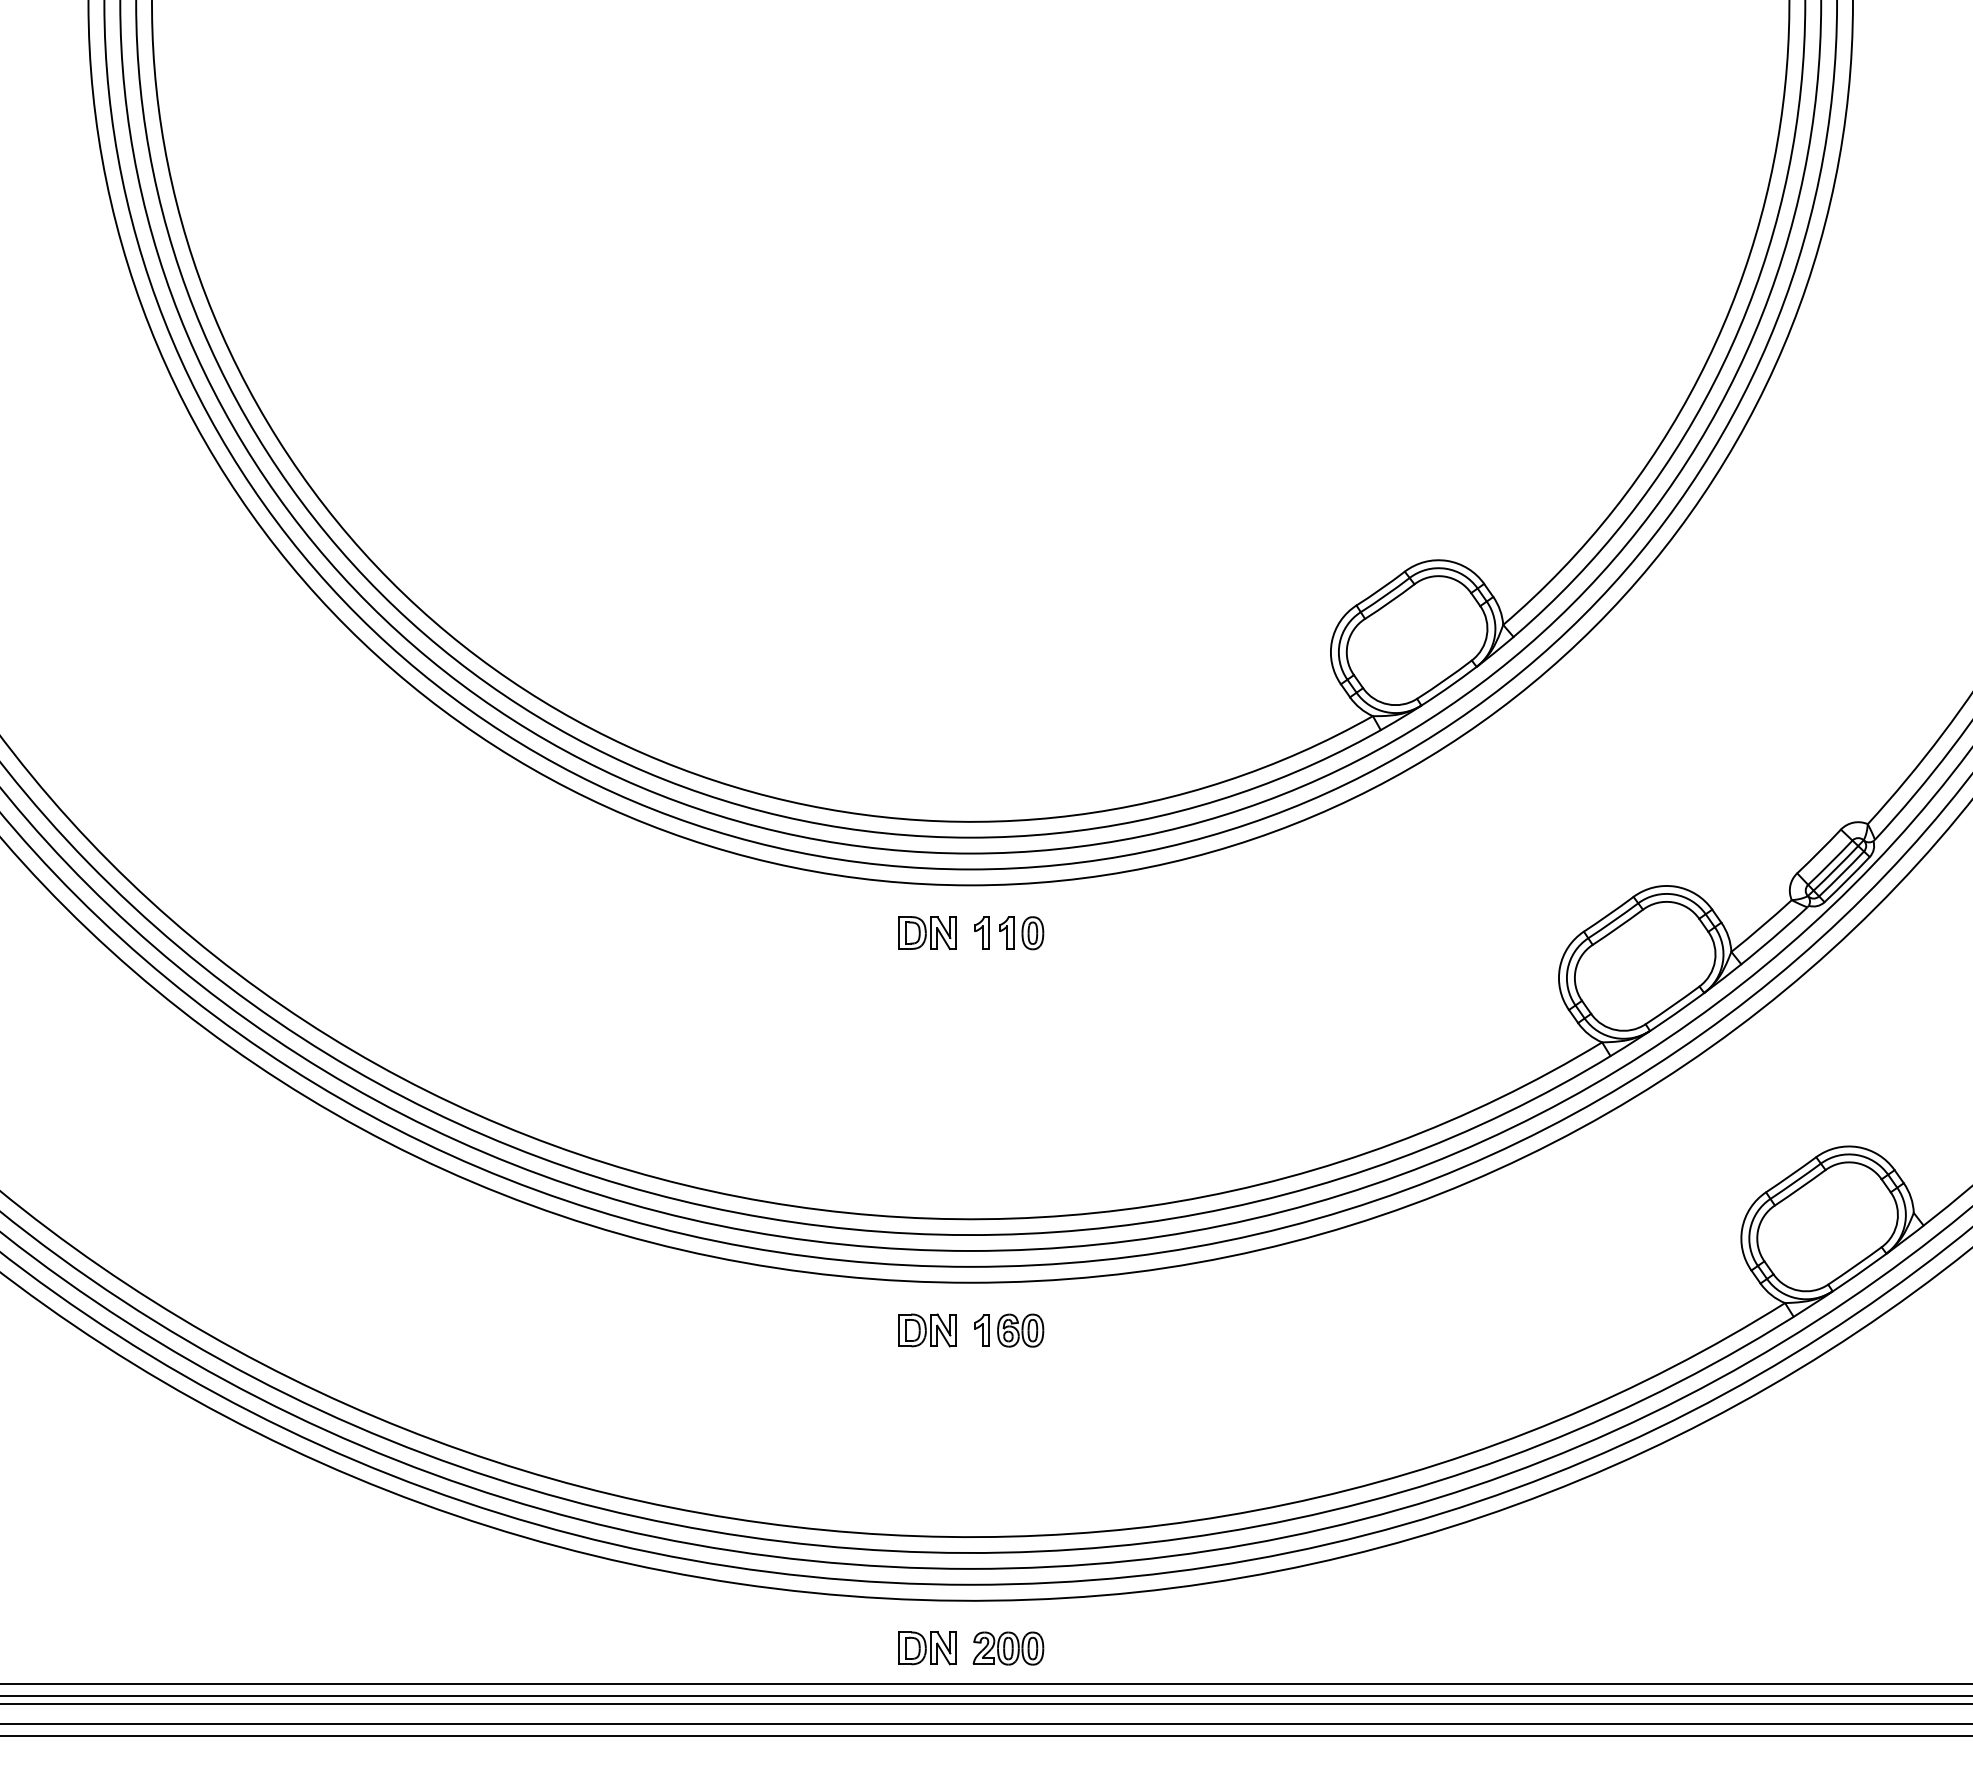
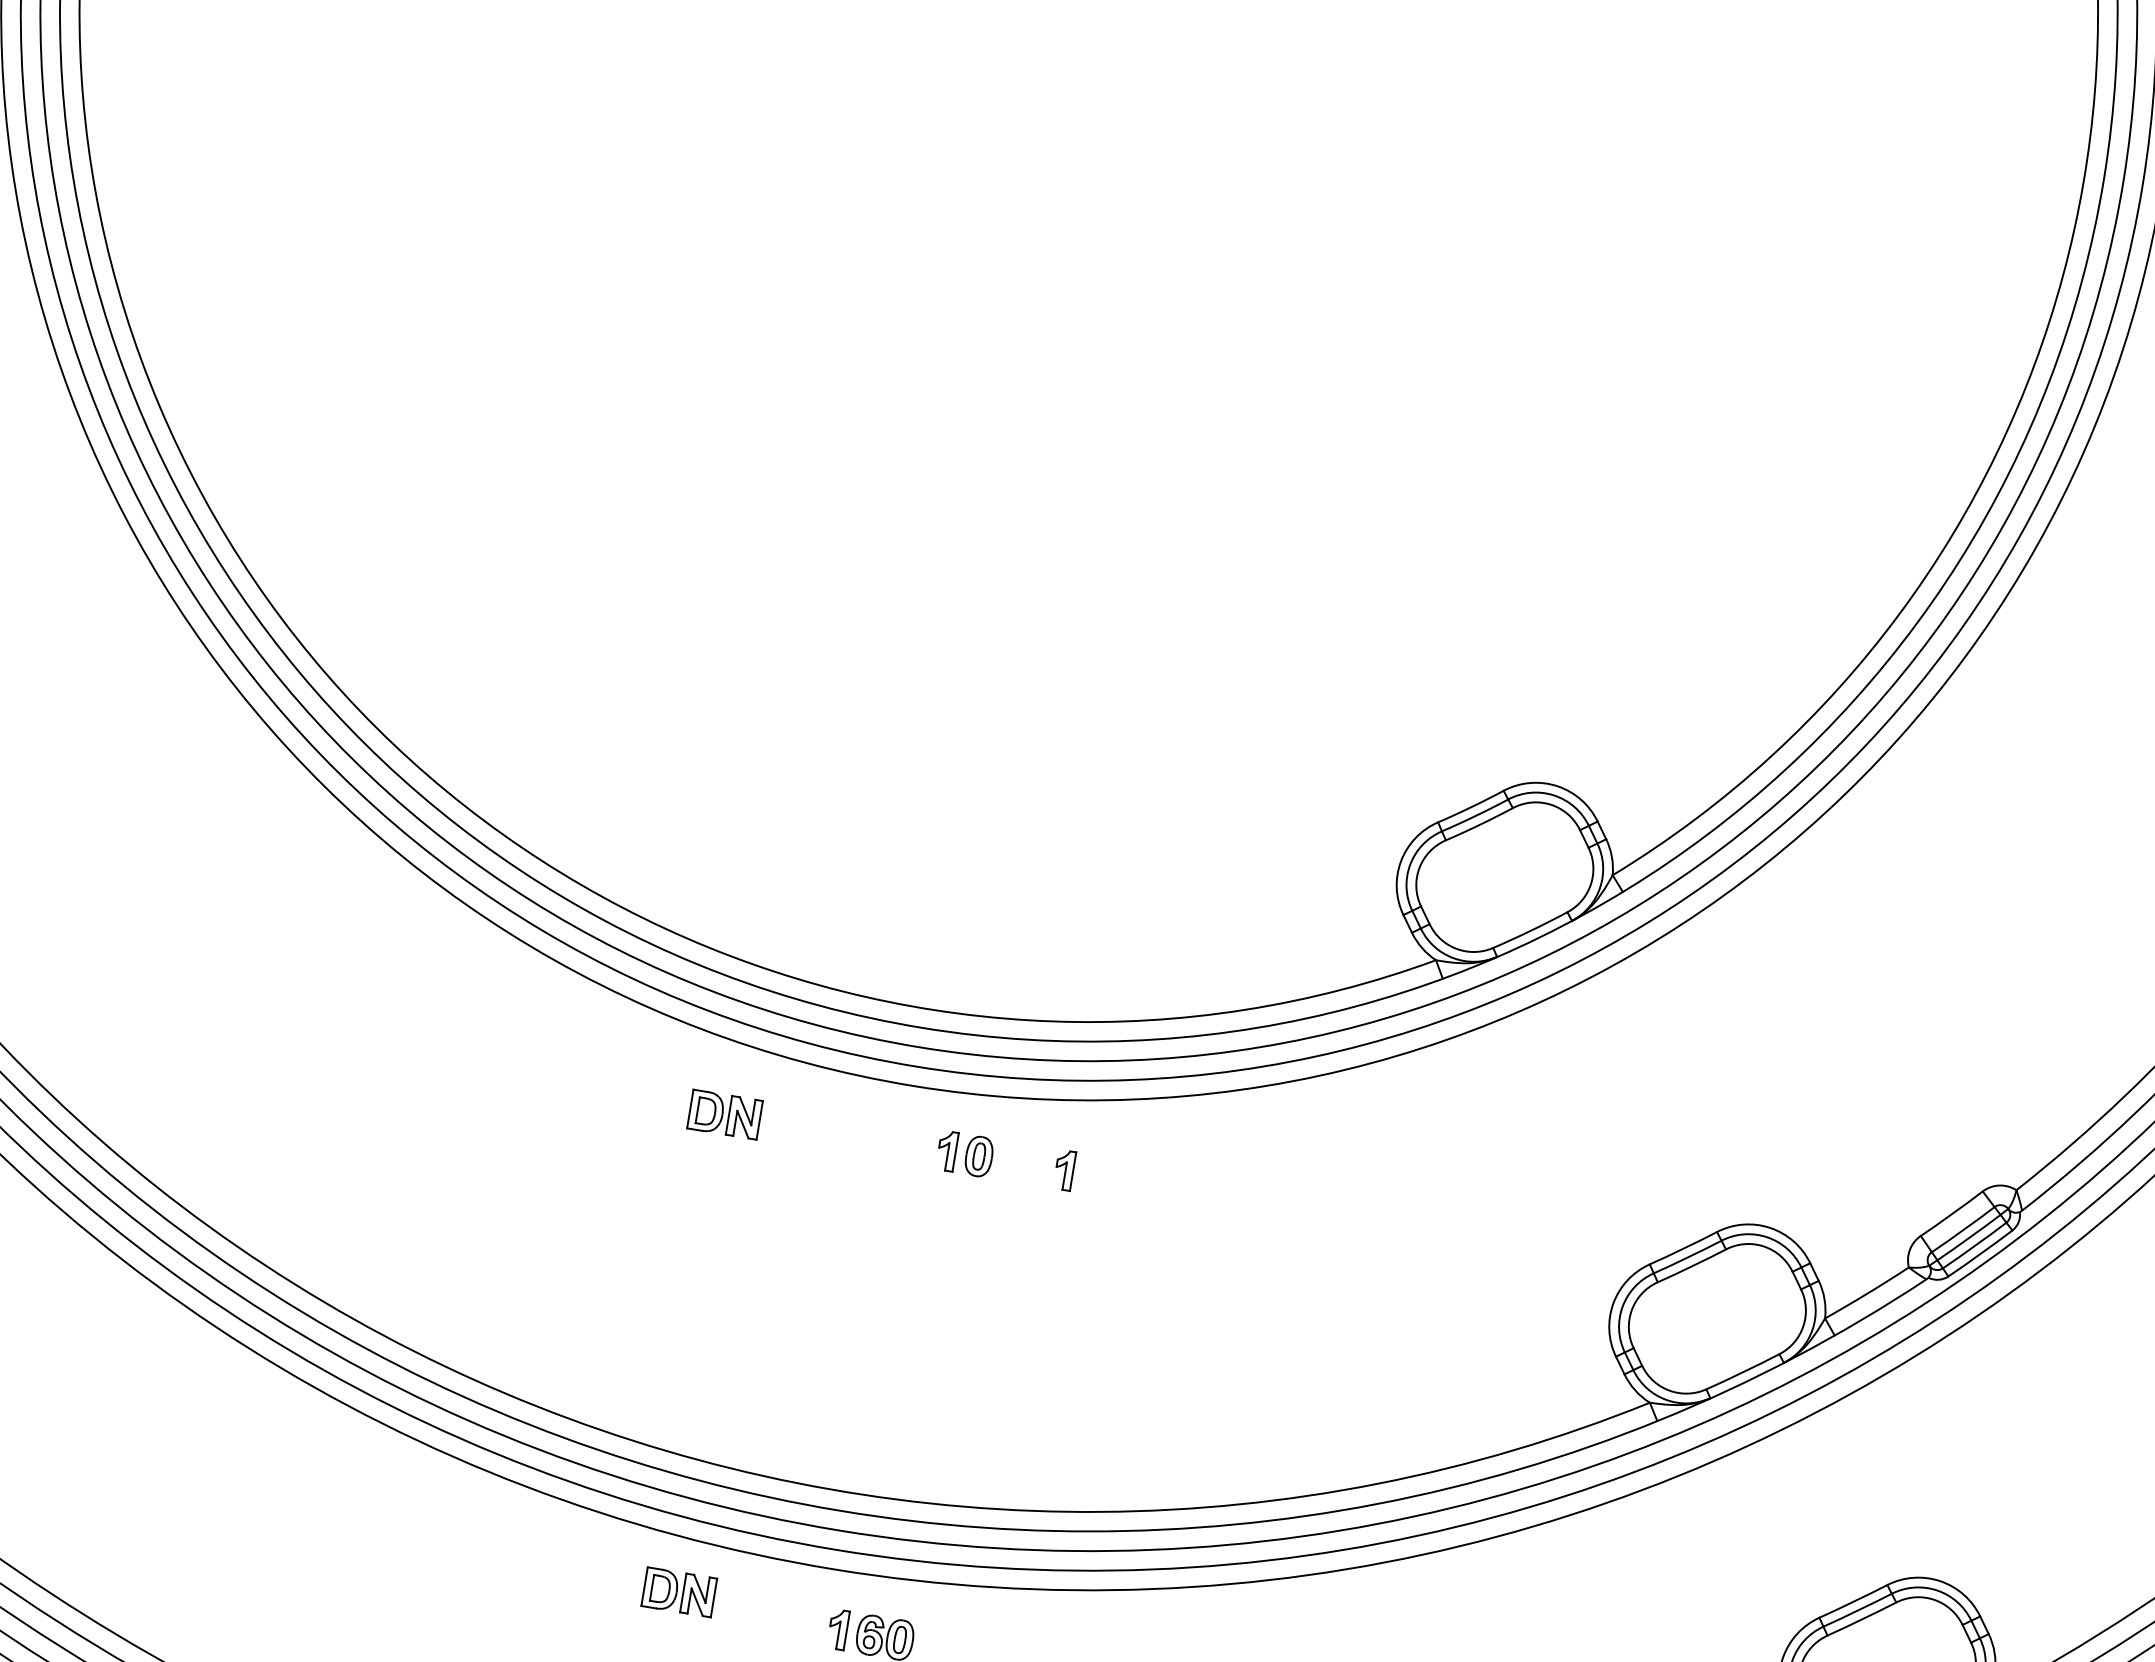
part: (927, 932) -> (724, 1113), moved
part: (981, 932) -> (1063, 1169), moved
part: (927, 1330) -> (678, 1592), moved

